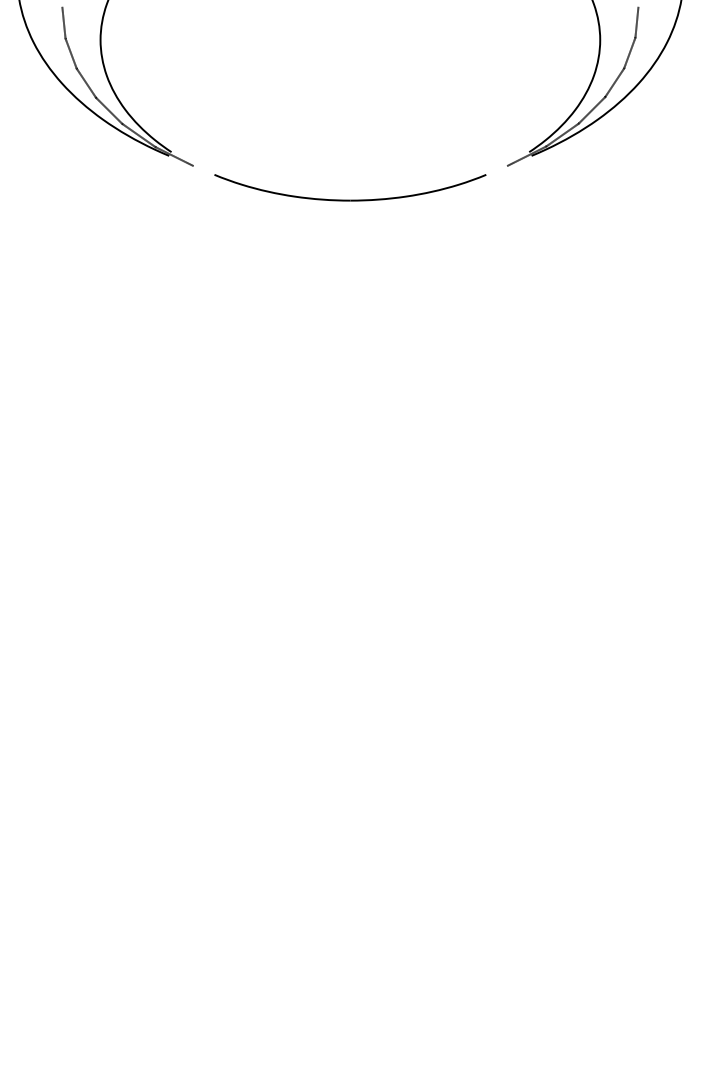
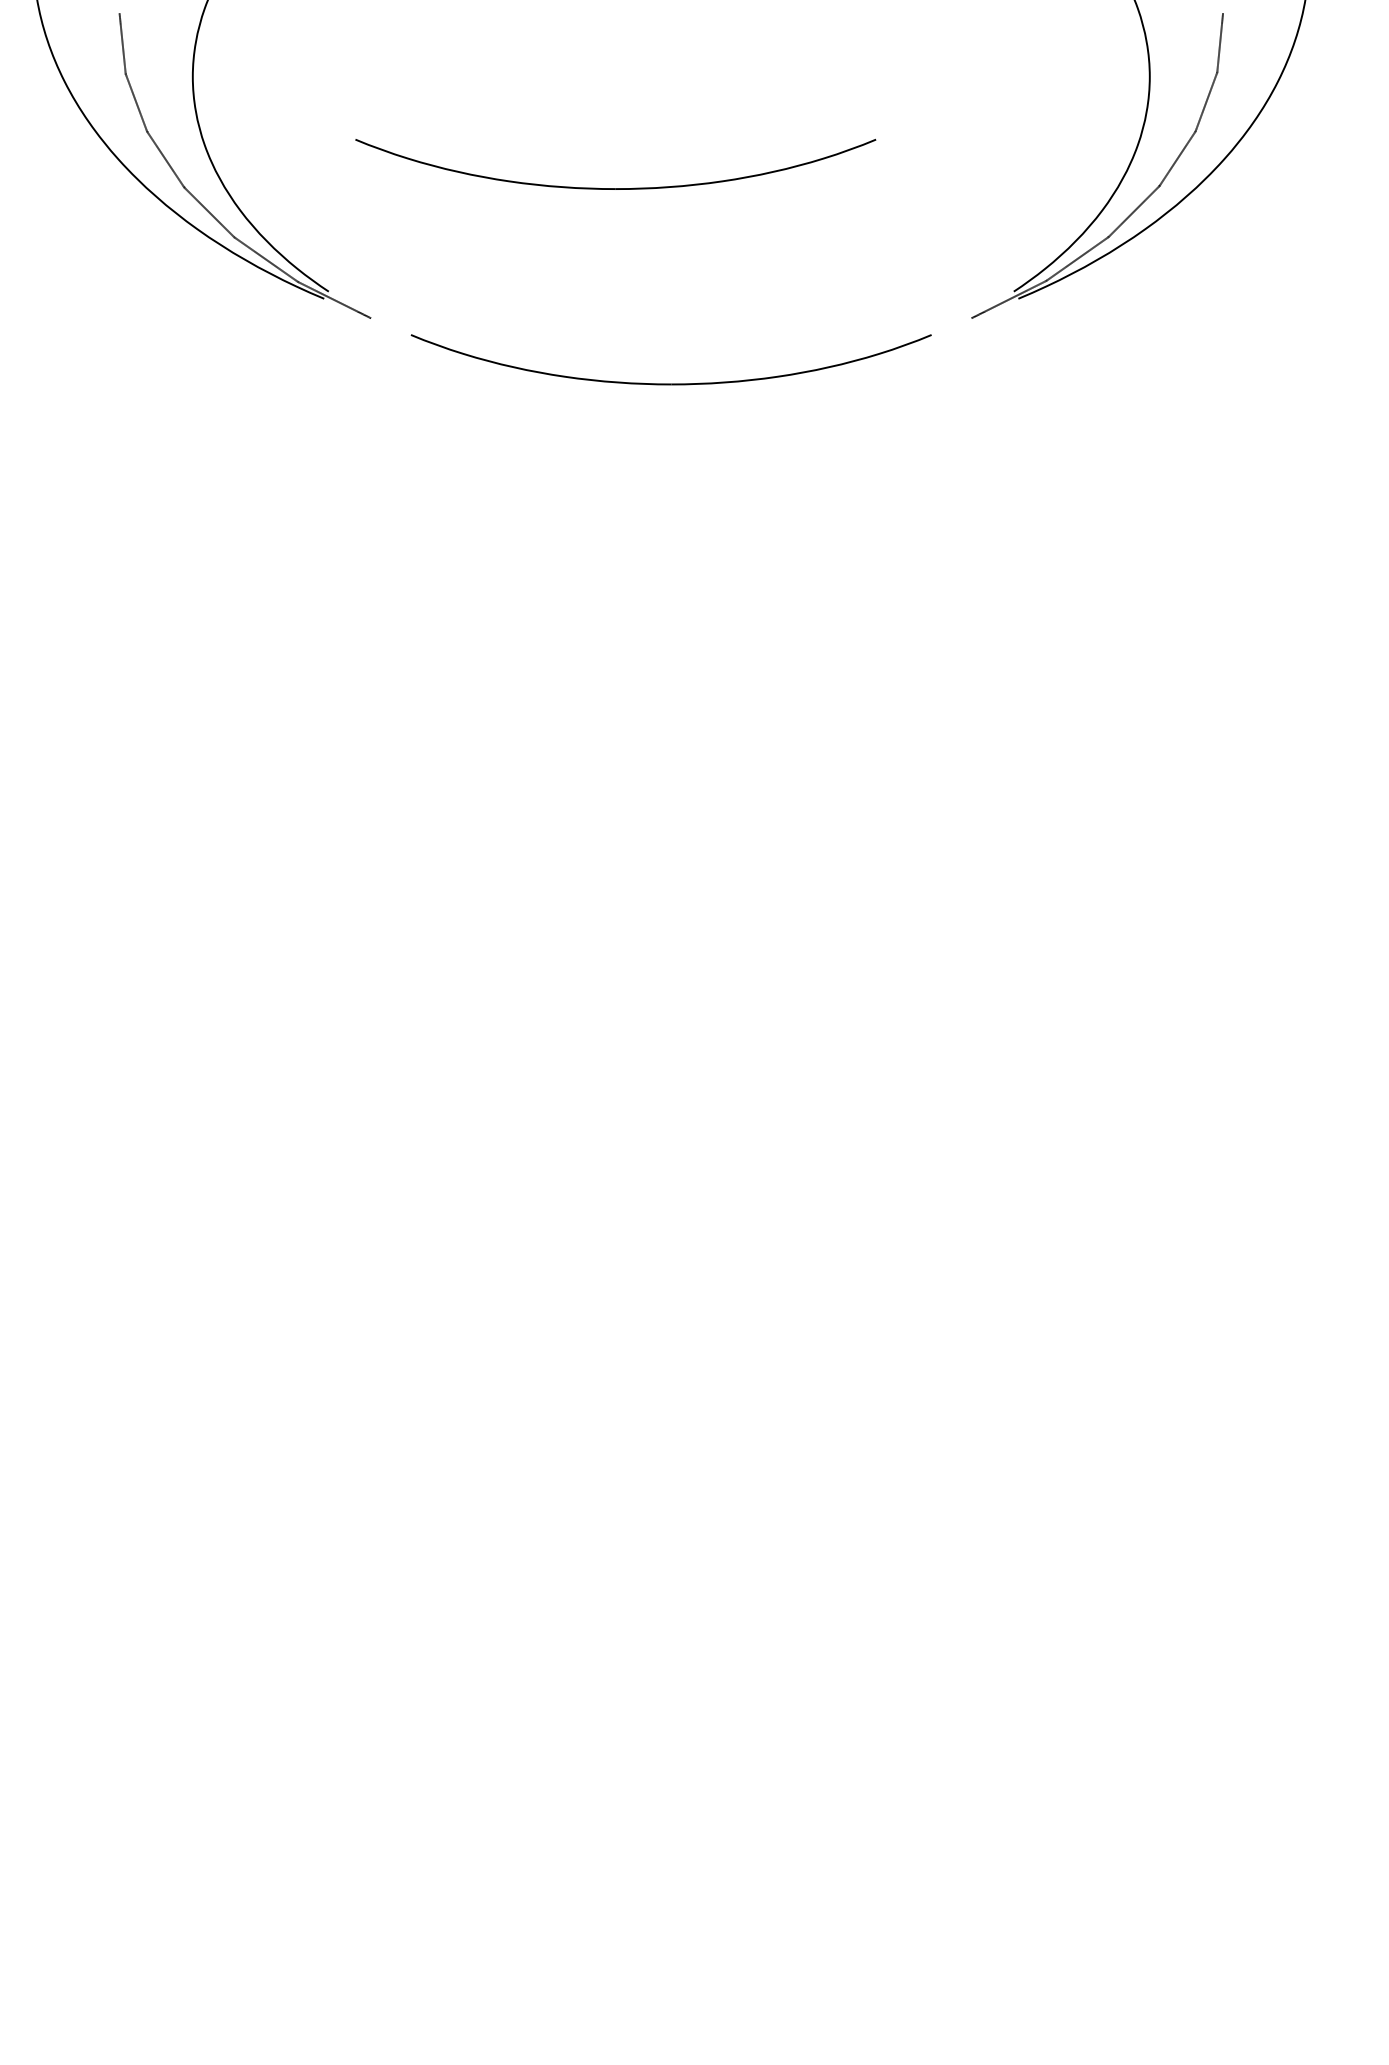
part: (321, 97) -> (615, 186), added

